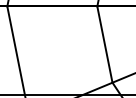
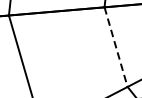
line: (104, 44) -> (115, 47), solid -> dashed

